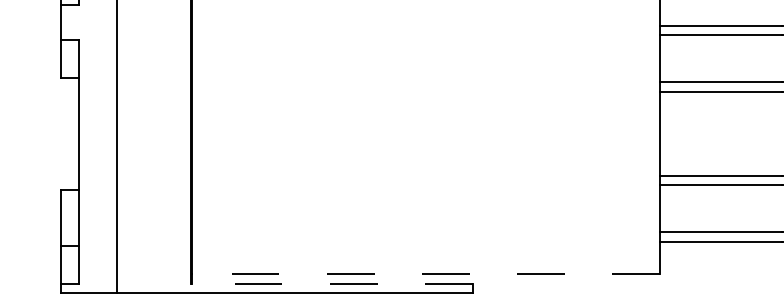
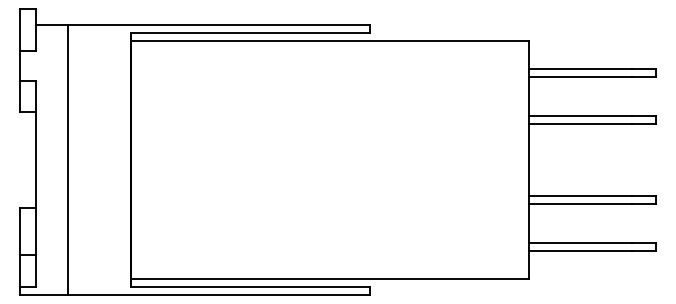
line: (426, 274) -> (330, 279), dashed -> solid
line: (330, 284) -> (249, 287), dashed -> solid

